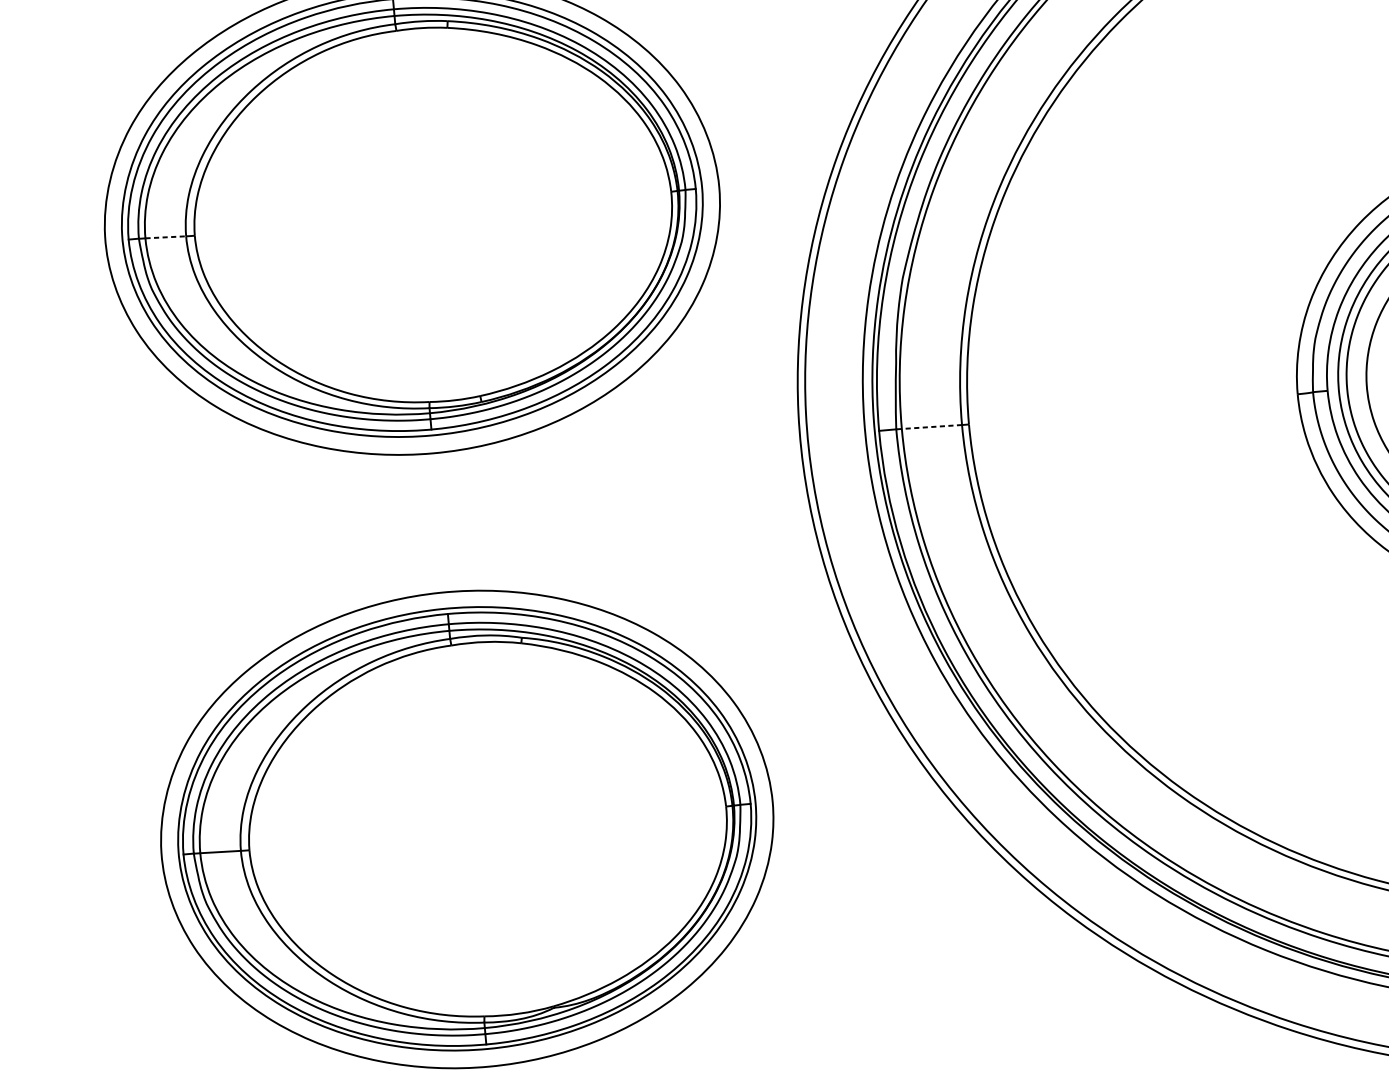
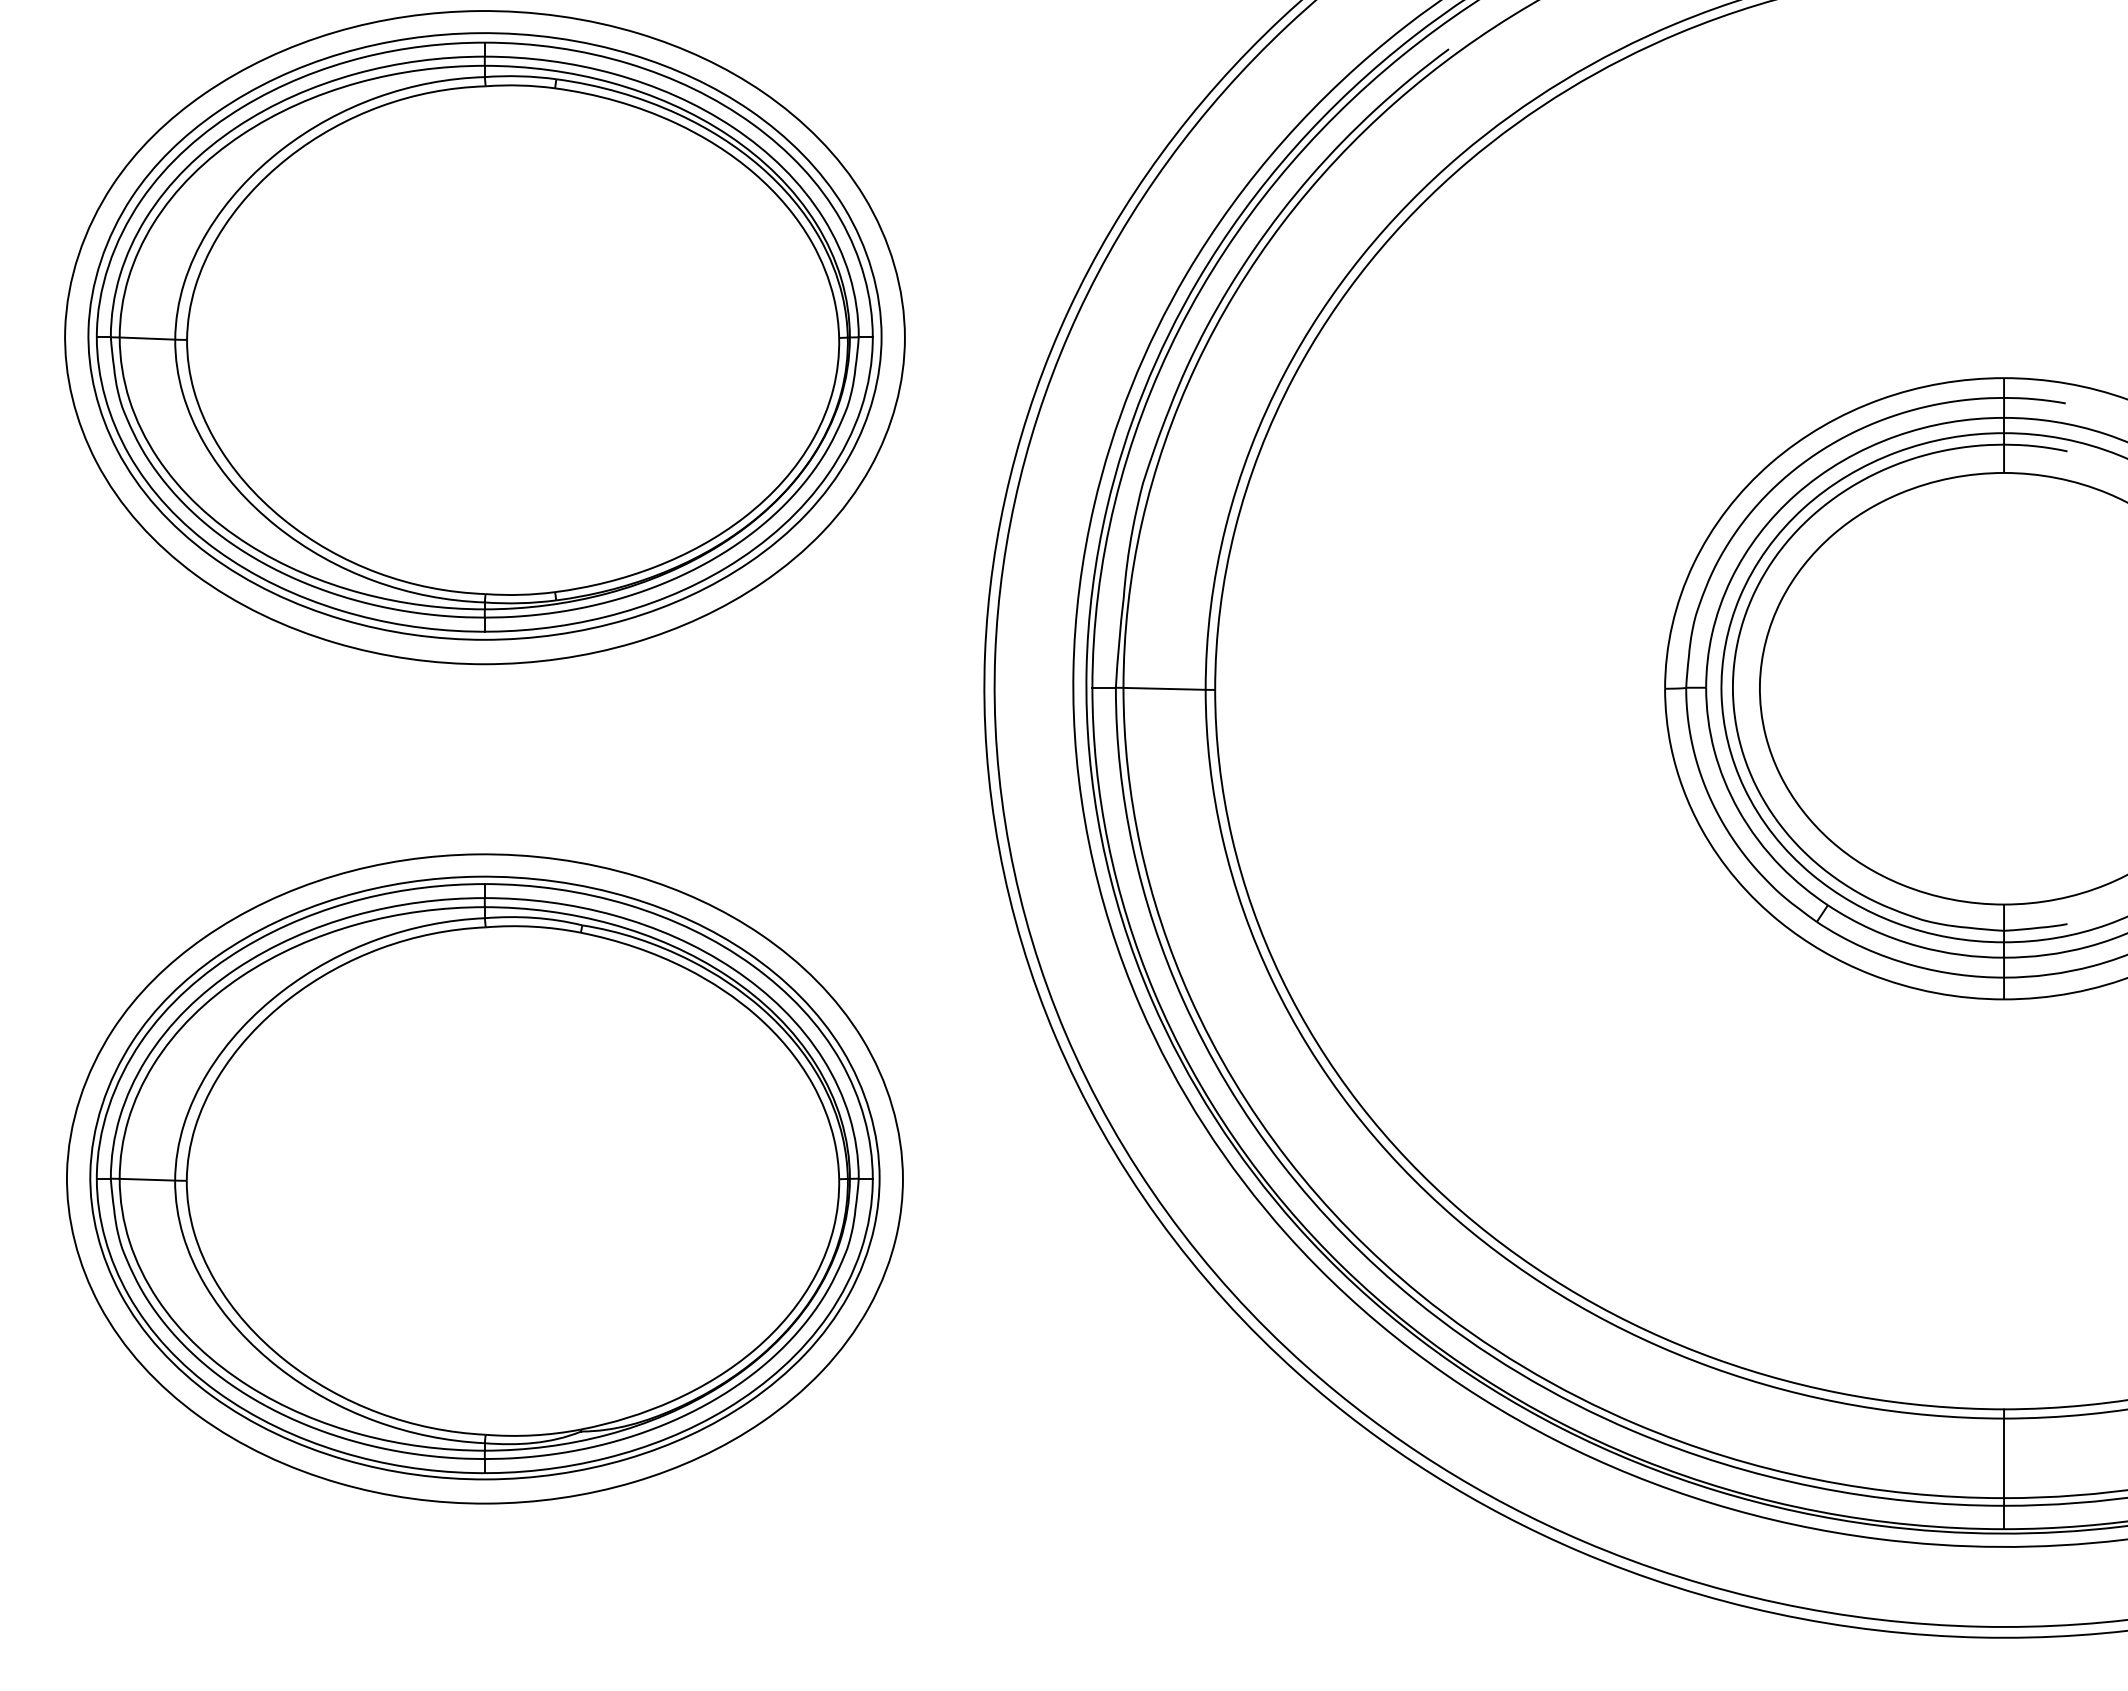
line: (165, 237) -> (147, 338), dashed -> solid
line: (931, 426) -> (1164, 688), dashed -> solid

